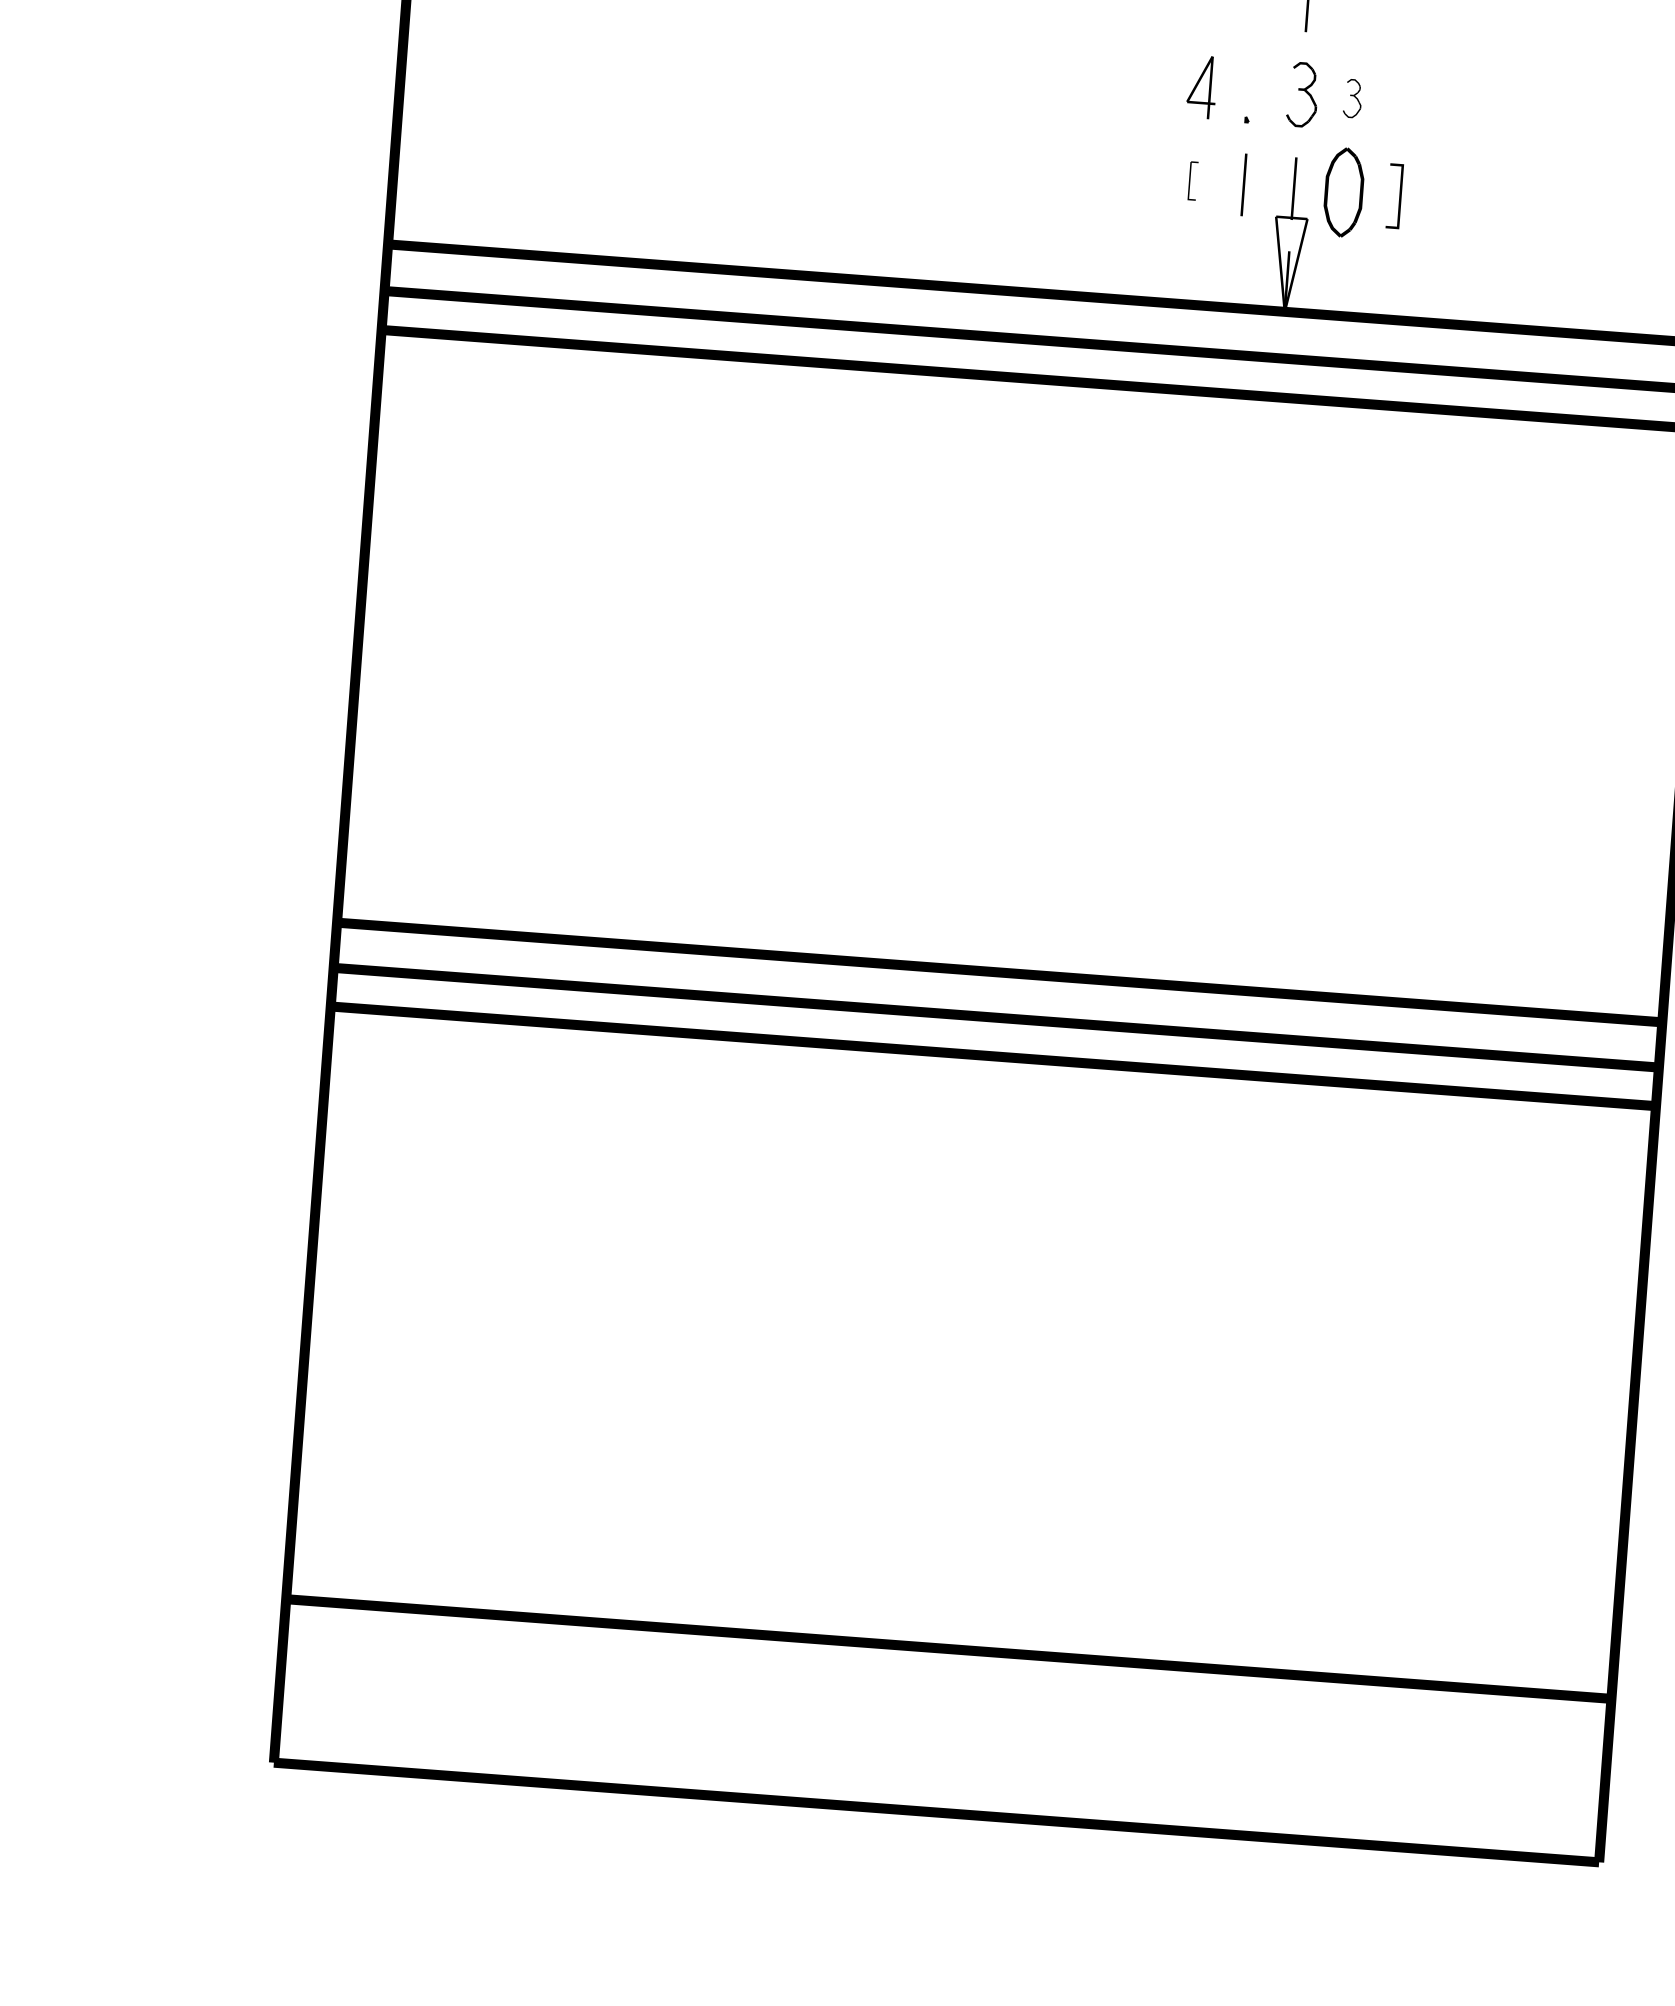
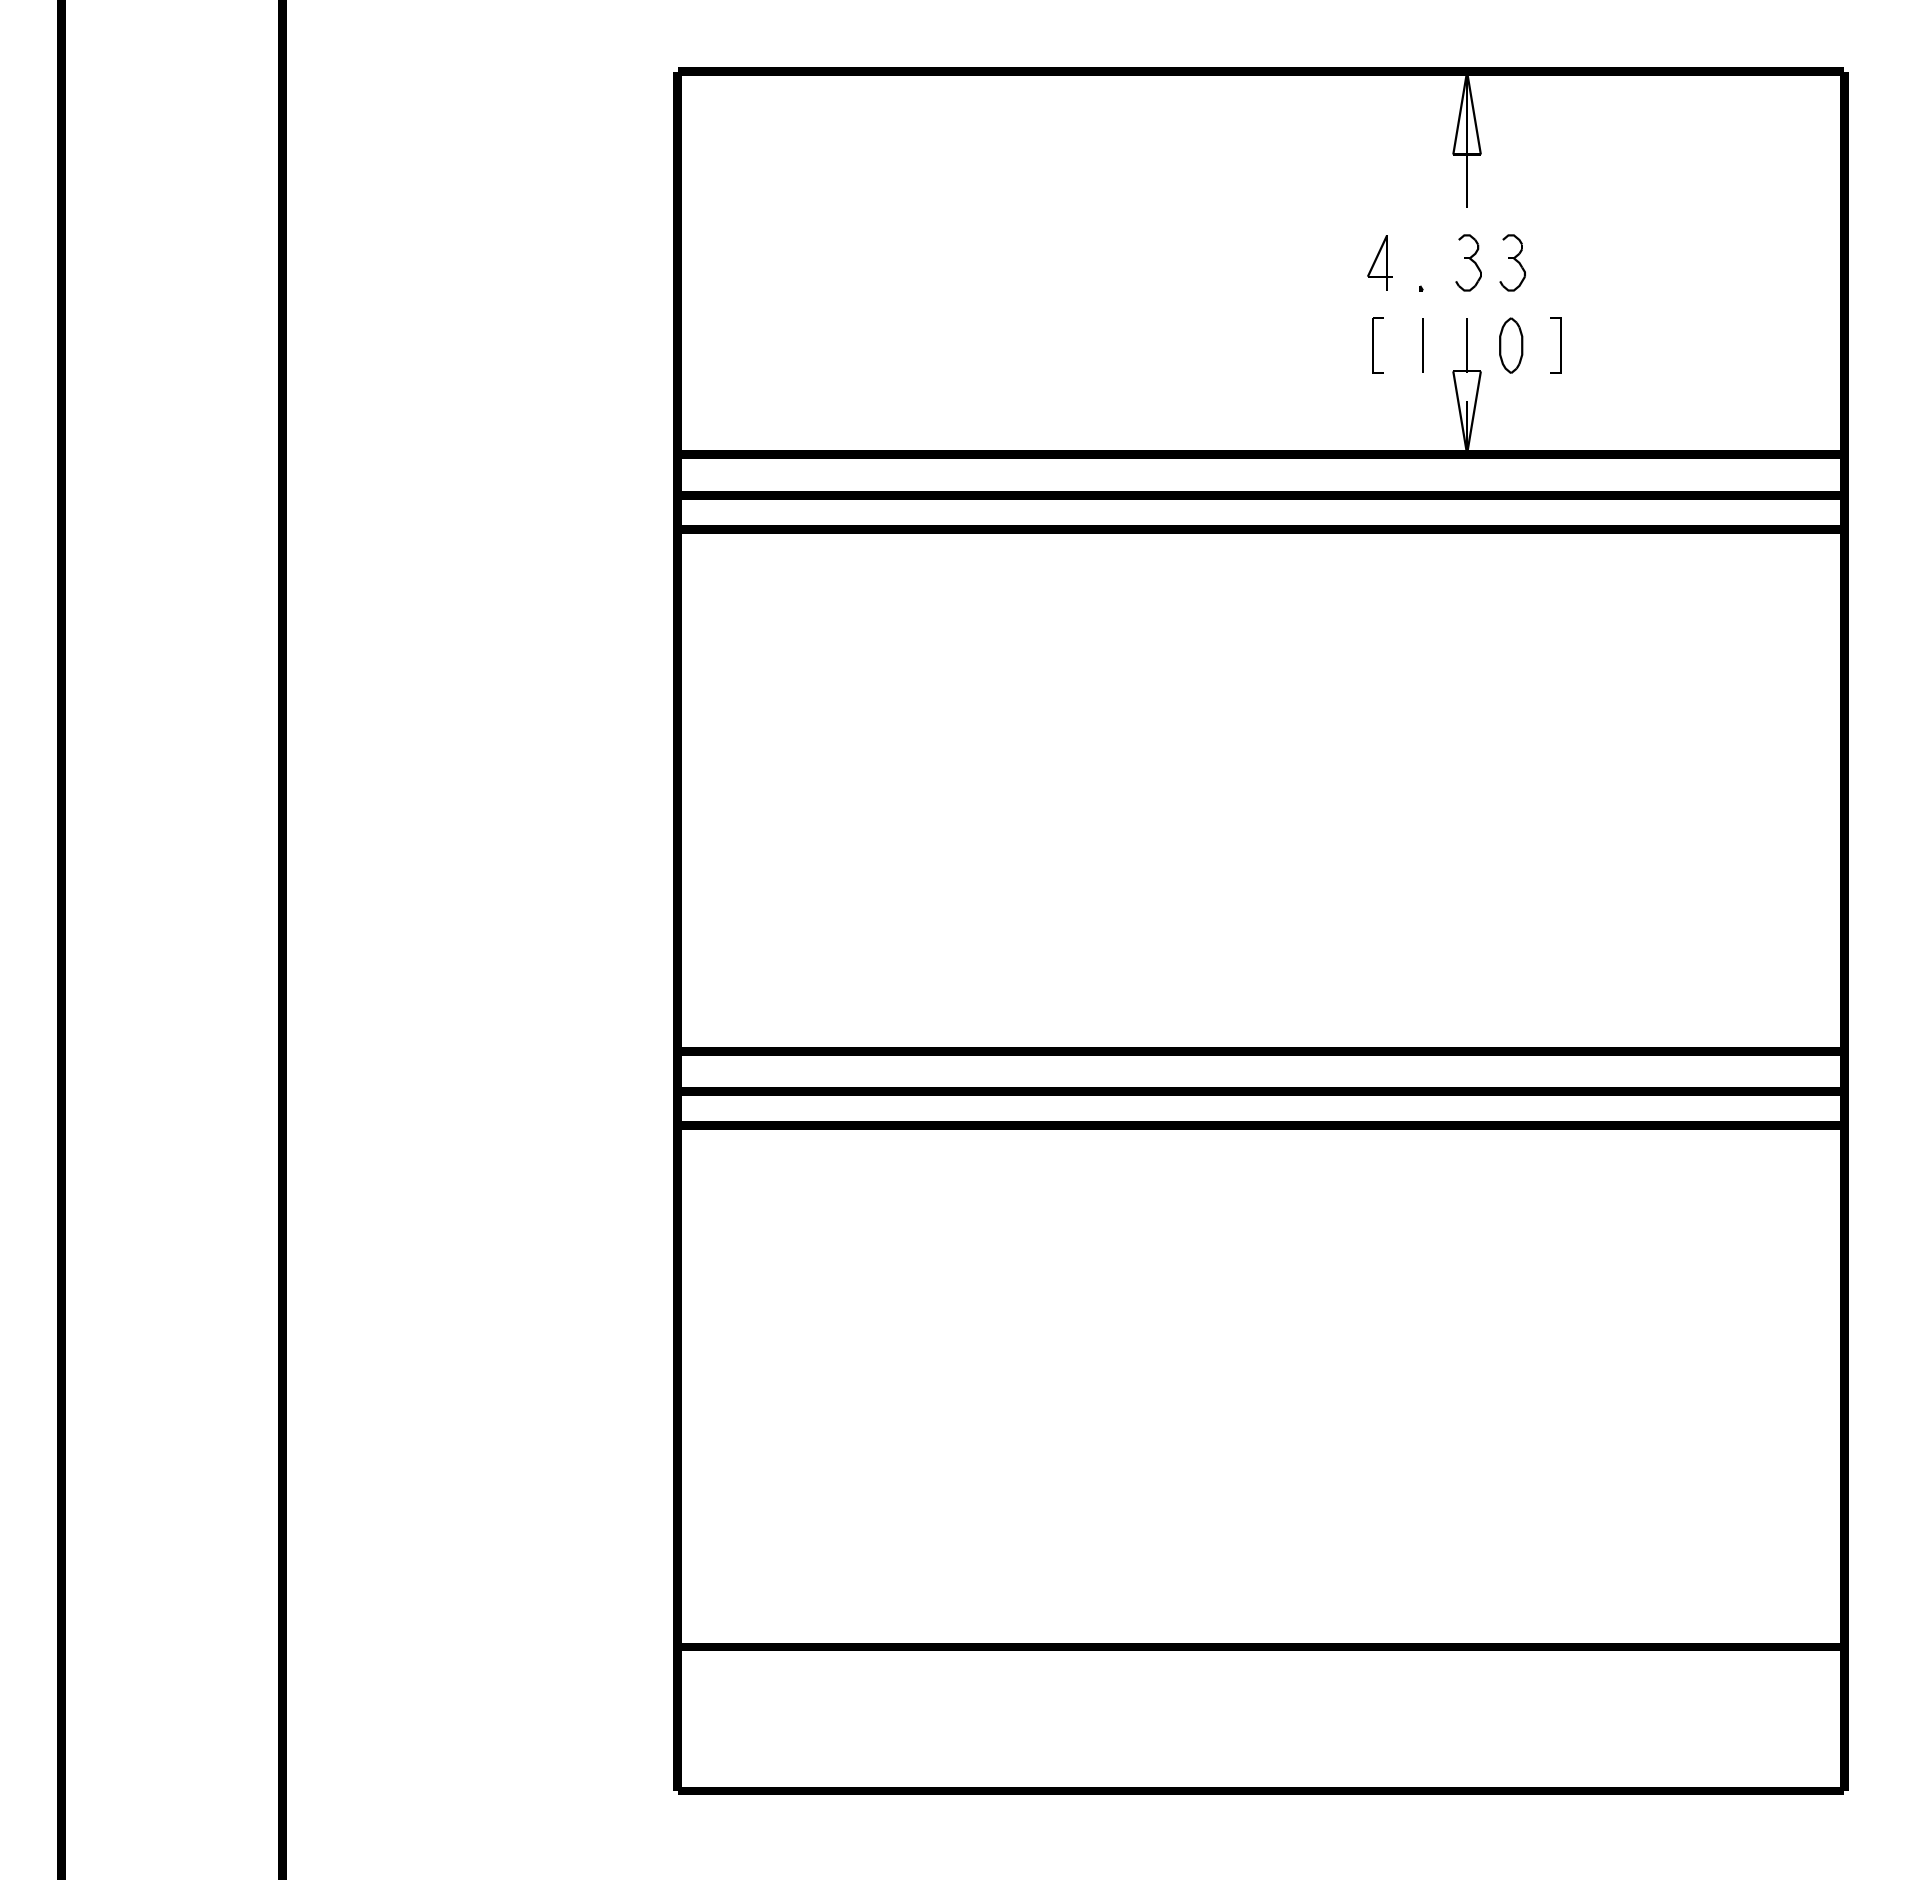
part: (1352, 98) -> (1512, 262), size x1.67
part: (1192, 180) -> (1377, 345), size x1.67
part: (1344, 192) -> (1511, 345), size x0.71

